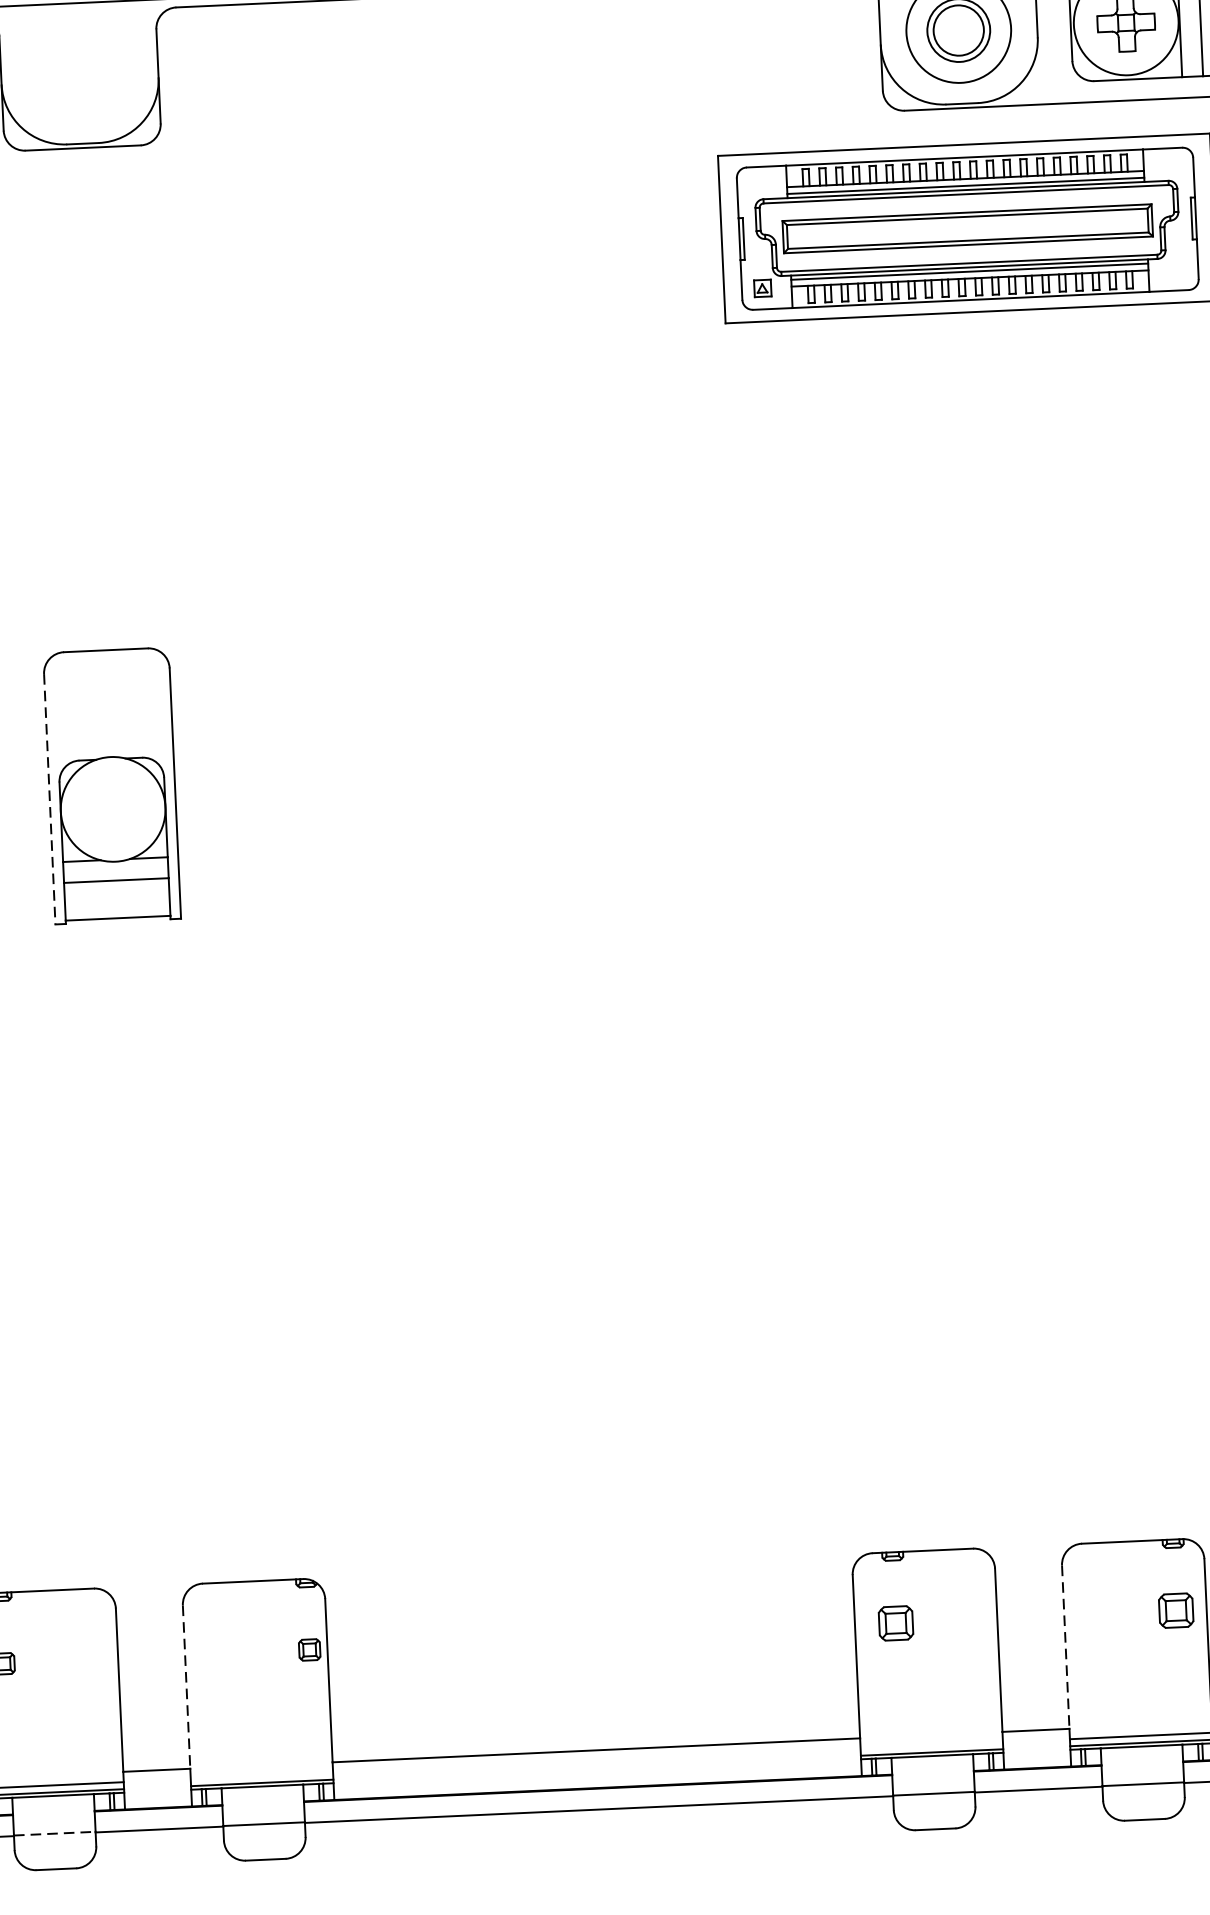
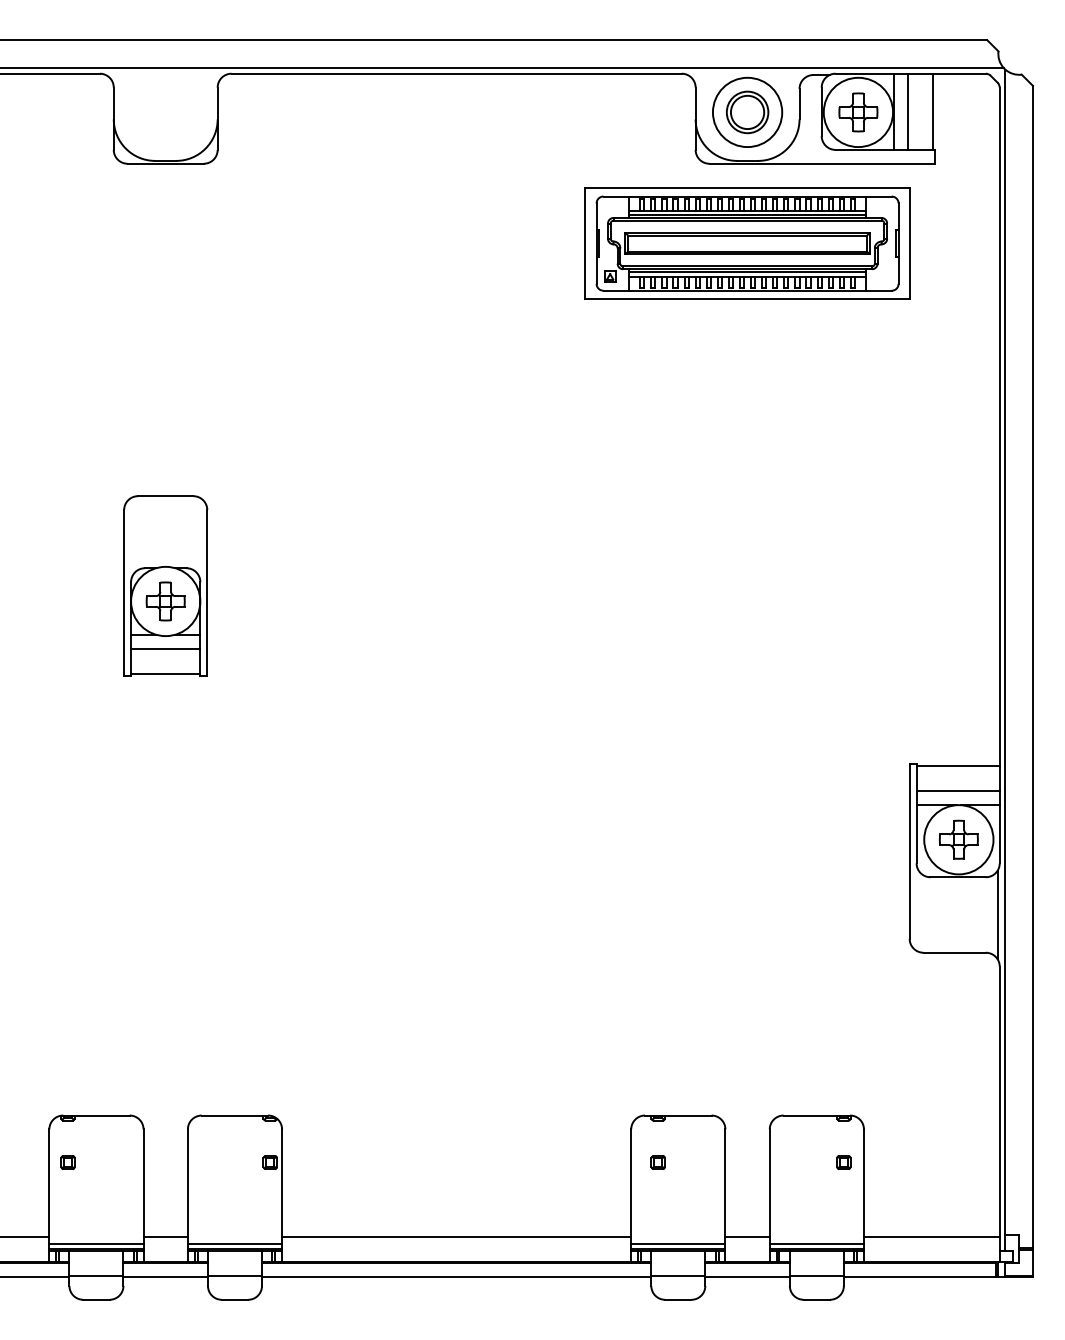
line: (50, 798) -> (124, 592), dashed -> solid
part: (112, 809) -> (165, 601), added
part: (1175, 1610) -> (843, 1162), size x0.62
part: (894, 1623) -> (657, 1162), size x0.62
line: (1065, 1647) -> (769, 1183), dashed -> solid
line: (185, 1687) -> (187, 1183), dashed -> solid
line: (932, 1745) -> (678, 1244), added
line: (261, 1776) -> (234, 1244), added
line: (54, 1834) -> (96, 1276), dashed -> solid

